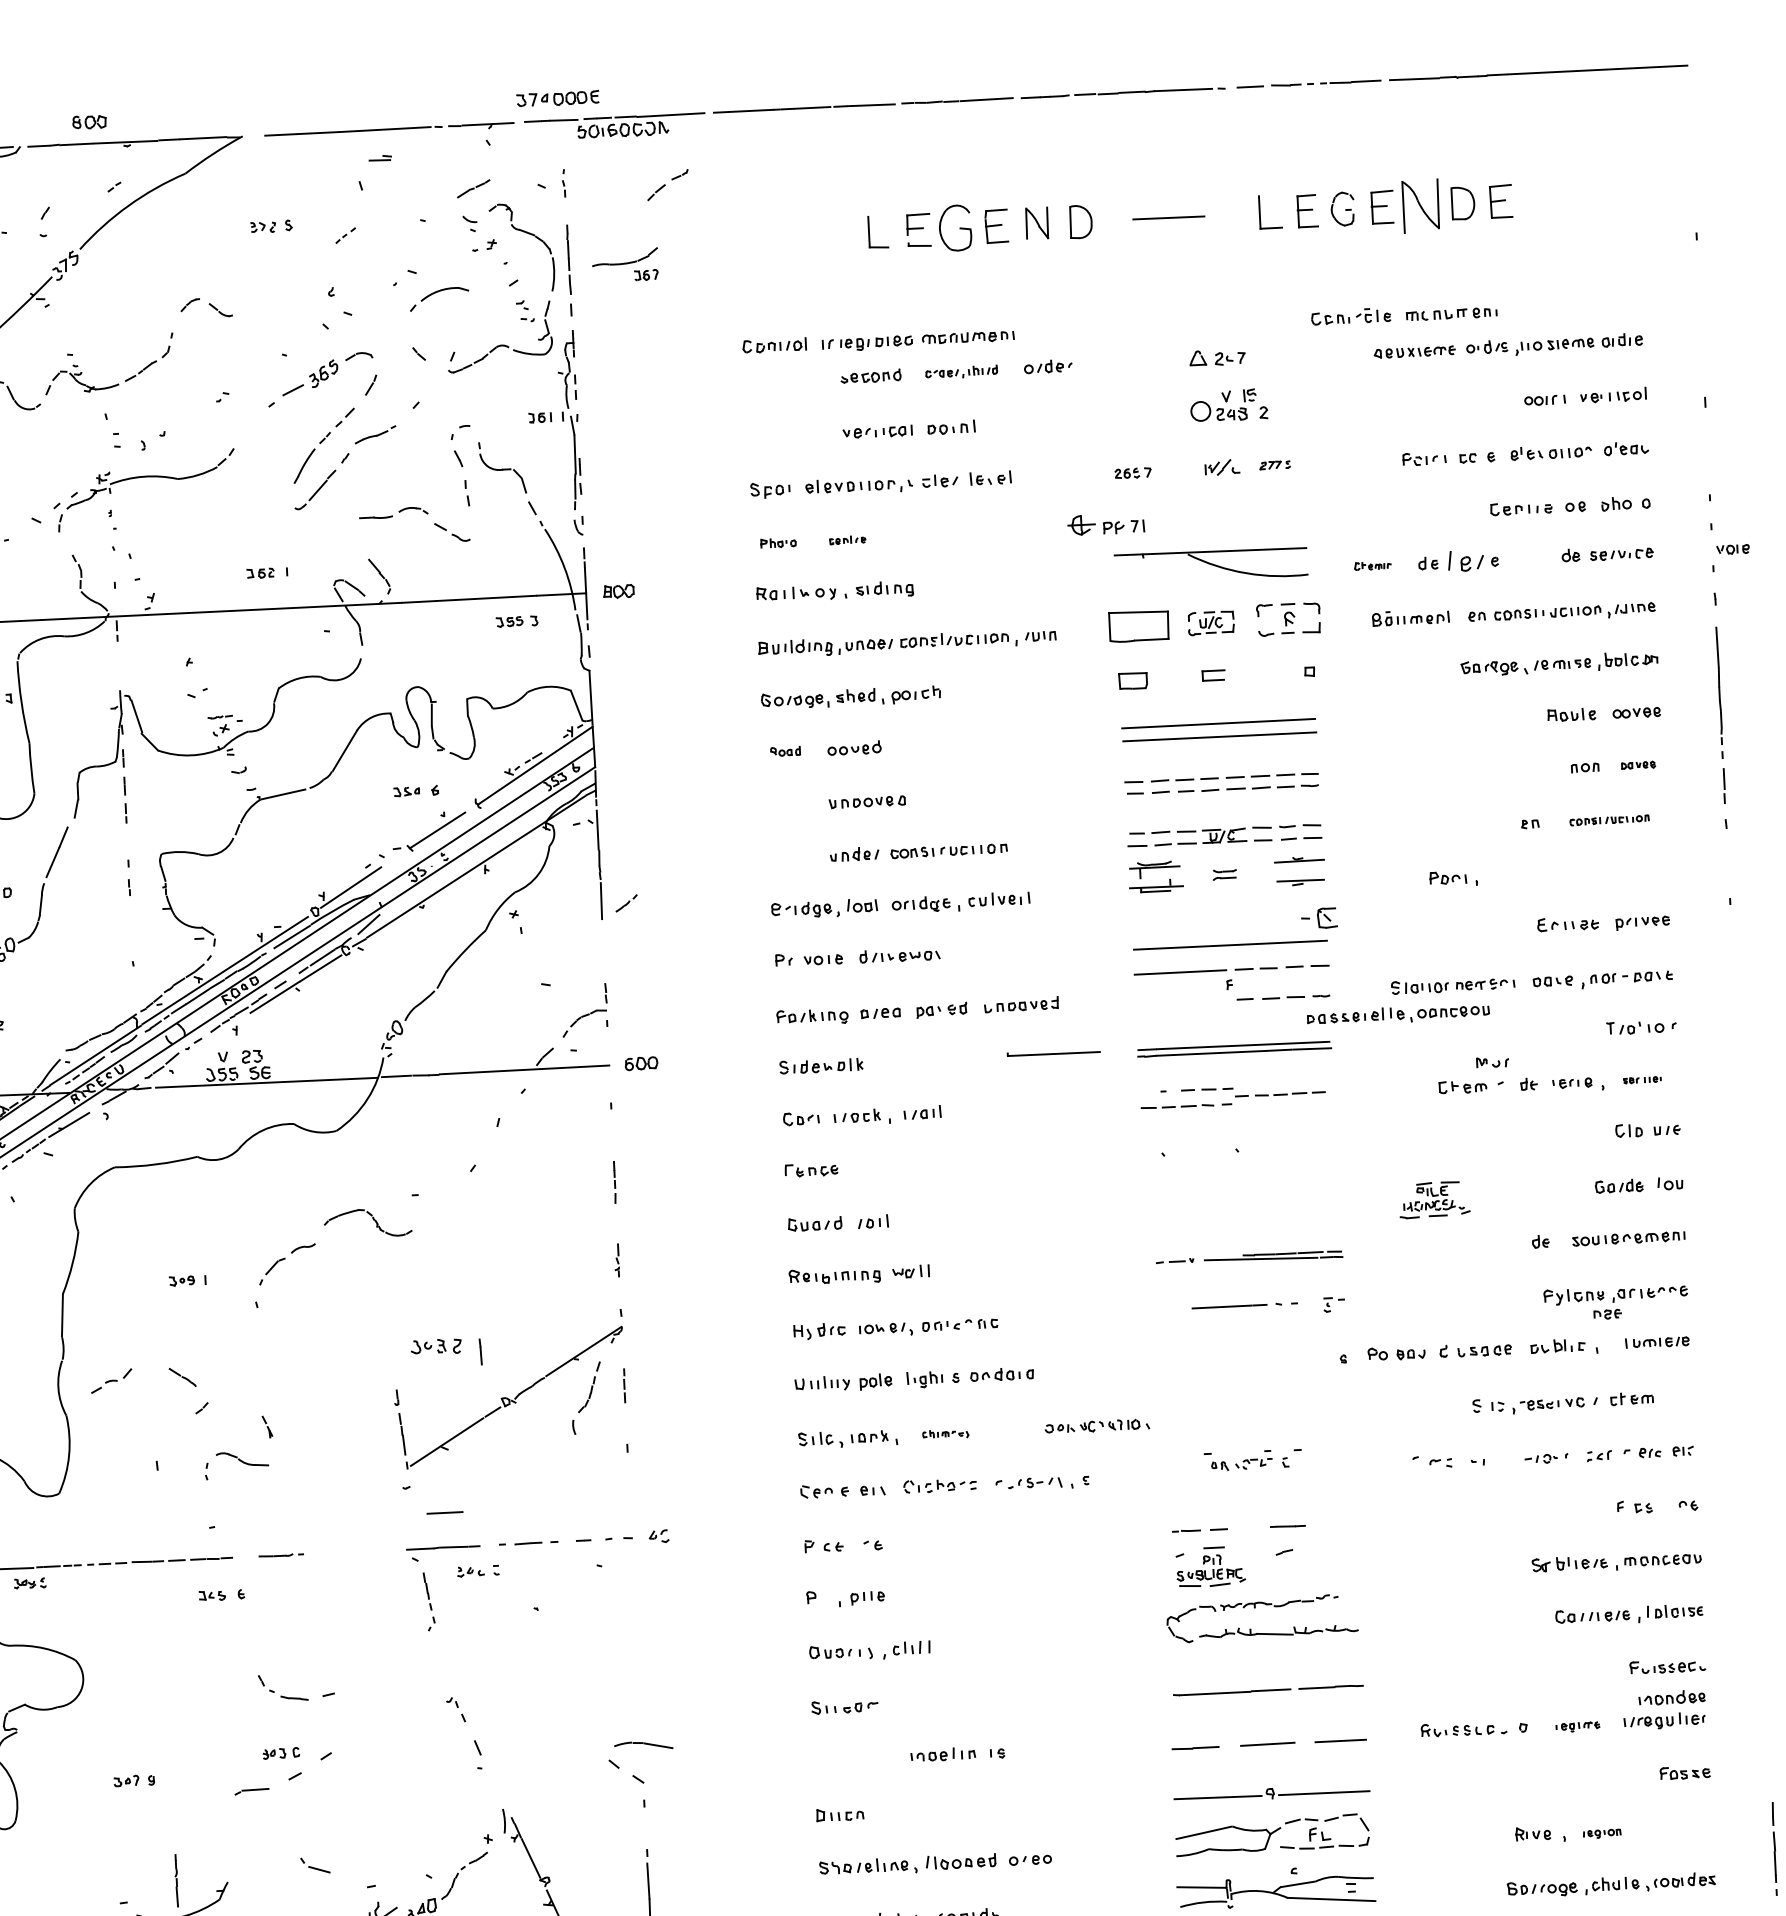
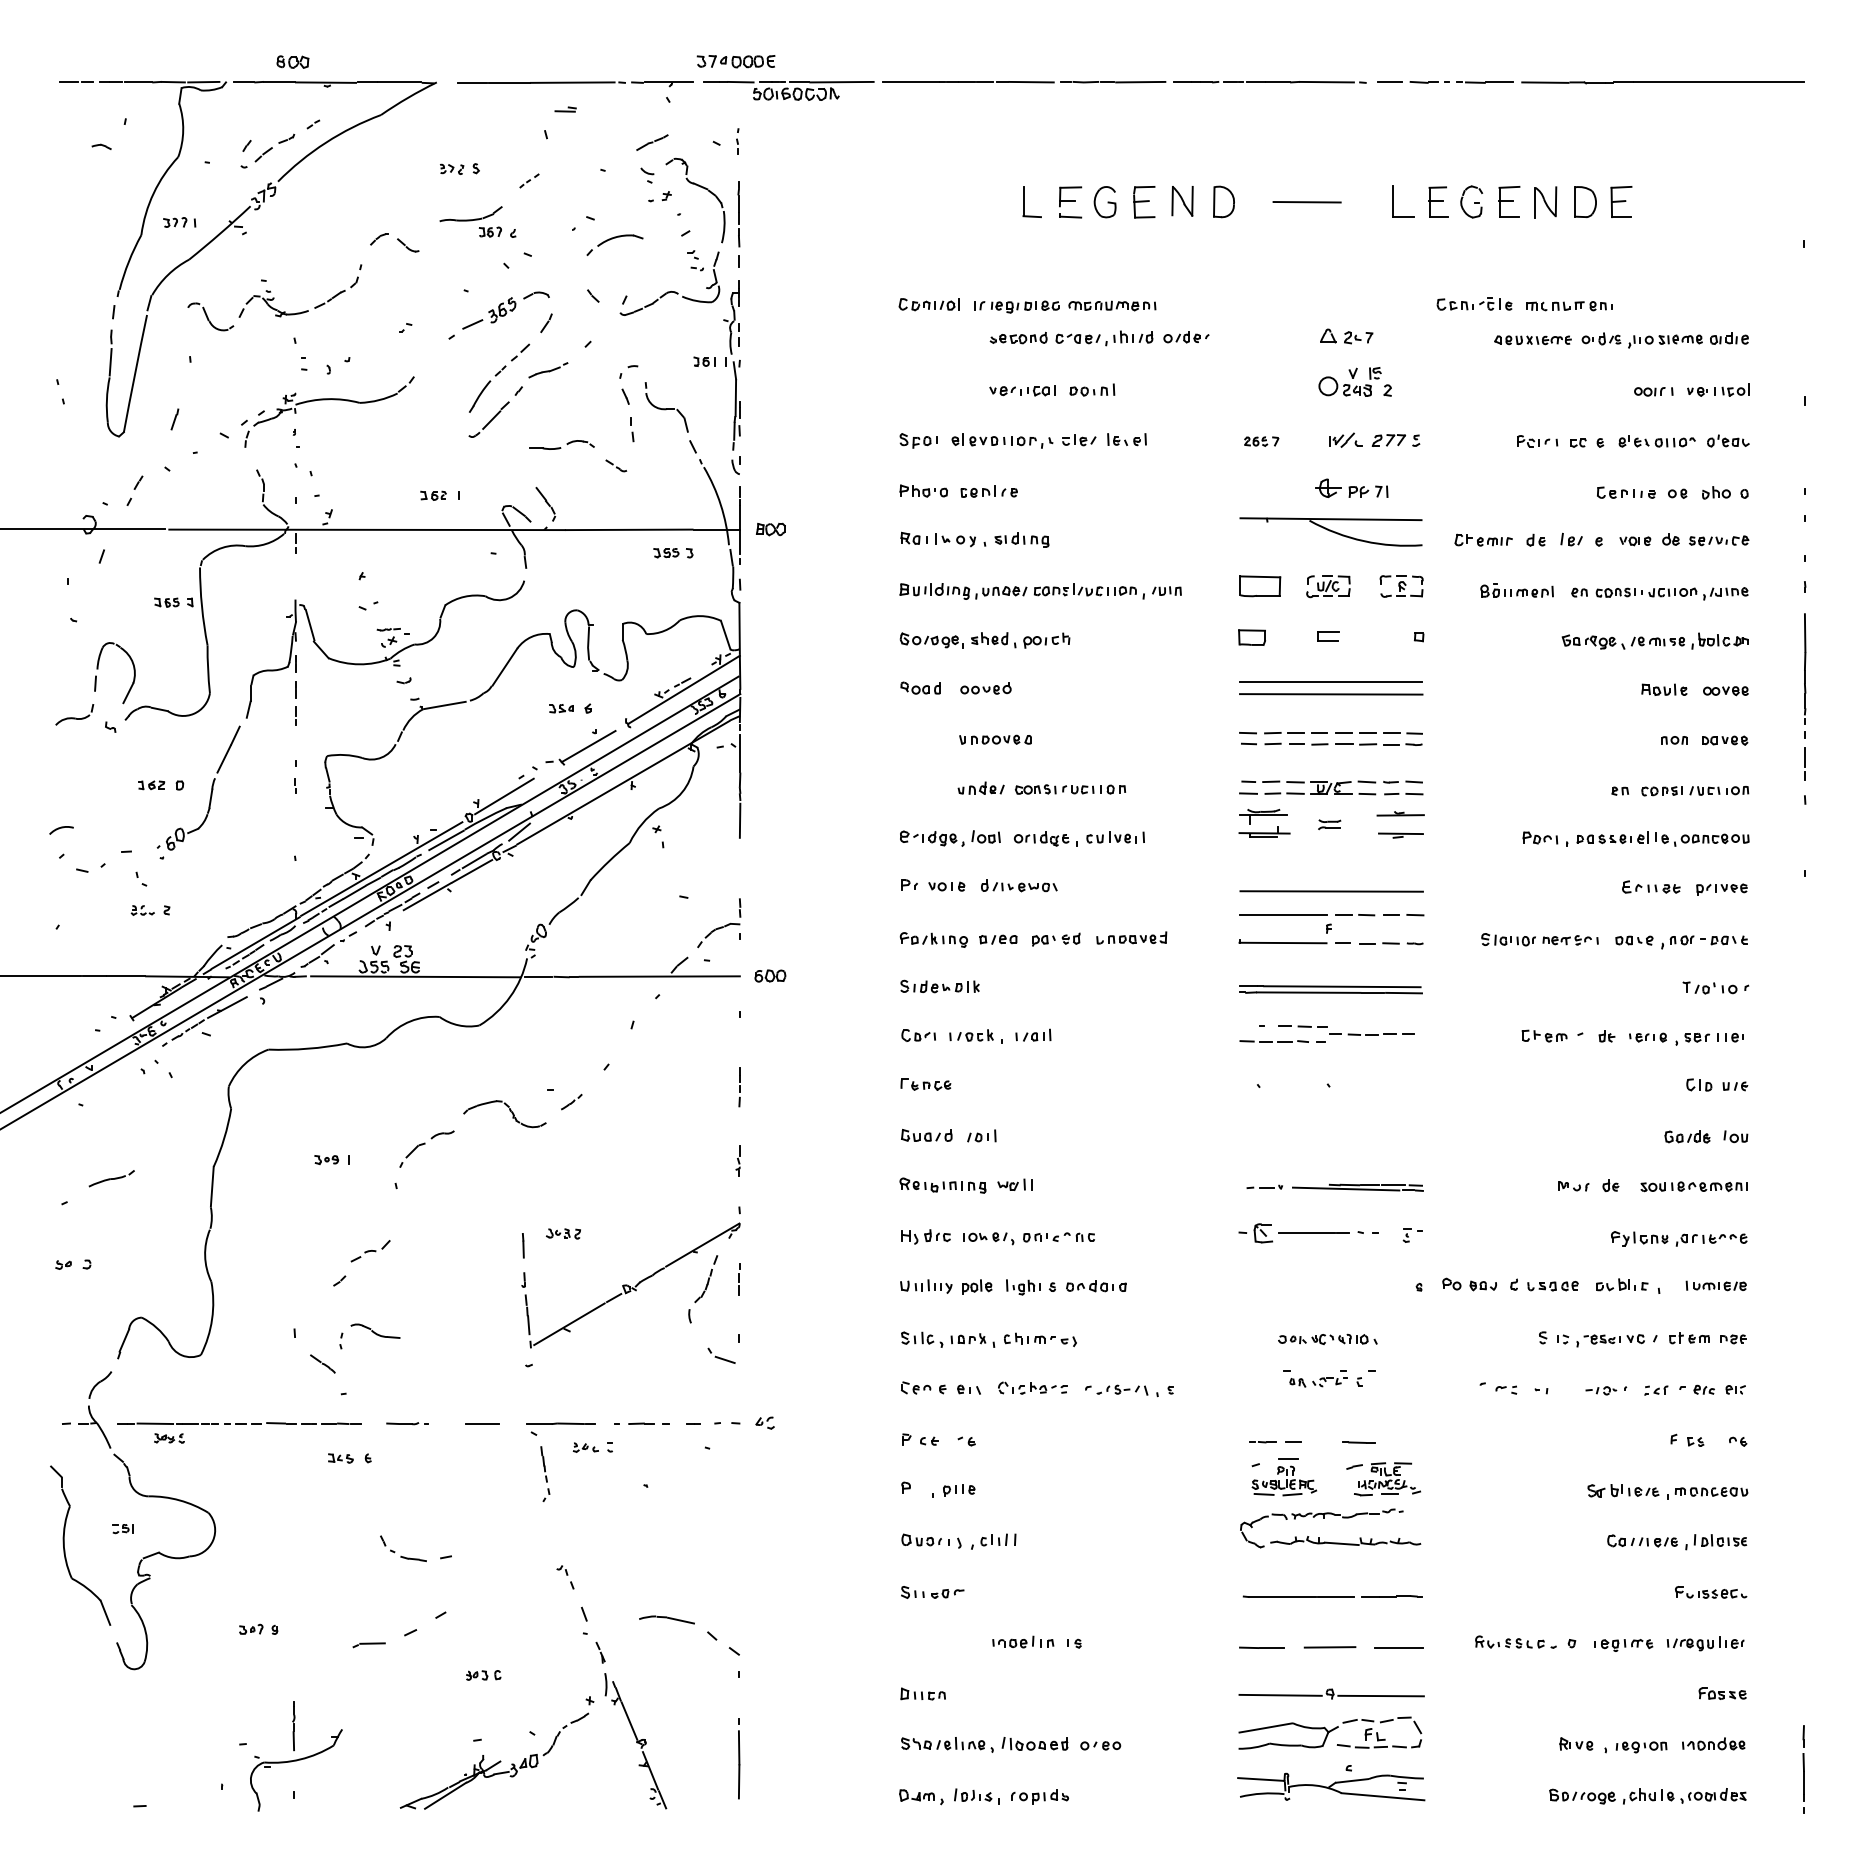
part: (667, 184) -> (274, 147), moved
part: (1420, 205) -> (1545, 202), size x0.62
part: (954, 228) -> (1104, 202), size x0.71
part: (624, 264) -> (470, 221), moved
part: (961, 372) -> (1104, 338), size x1.43
part: (1274, 465) -> (1395, 440), size x1.67
part: (1105, 523) -> (1351, 487), moved
part: (452, 531) -> (616, 465), size x0.62
part: (846, 540) -> (988, 491), size x1.67
part: (778, 542) -> (923, 490), size x1.43
part: (1733, 549) -> (1635, 541), moved
part: (1465, 560) -> (1571, 539), size x0.62
part: (1372, 565) -> (1483, 539), size x1.67
part: (1288, 619) -> (1401, 586), size x0.71
part: (1139, 626) -> (1260, 586), size x0.71
part: (785, 750) -> (920, 687), size x1.43
part: (1638, 765) -> (1725, 740), size x1.43
part: (1609, 820) -> (1695, 791), size x1.43
part: (626, 902) -> (571, 1101), moved
part: (1319, 918) -> (1255, 1233), moved
part: (1397, 1014) -> (1662, 838), moved
part: (1053, 1052) -> (1282, 941), moved
part: (1492, 1062) -> (1573, 1186), moved
part: (1641, 1079) -> (1713, 1037), size x1.67
part: (1434, 1200) -> (1387, 1479), moved
part: (1607, 1314) -> (1733, 1339), moved
part: (436, 1346) -> (563, 1233), size x0.71
line: (480, 1351) -> (523, 1245), moved
line: (182, 1376) -> (322, 1363), moved
part: (111, 1381) -> (370, 1251), moved
part: (1096, 1425) -> (1327, 1338), moved
part: (267, 1426) -> (600, 1652), moved
part: (945, 1433) -> (1040, 1339), size x1.67
line: (445, 1512) -> (482, 1423), moved
part: (1671, 1697) -> (1713, 1743), moved
part: (1577, 1727) -> (1623, 1645), size x1.43
part: (643, 1745) -> (666, 1619), moved
part: (281, 1753) -> (483, 1675), moved
part: (1602, 1834) -> (1641, 1747), size x1.43
part: (315, 1865) -> (721, 1355), moved

